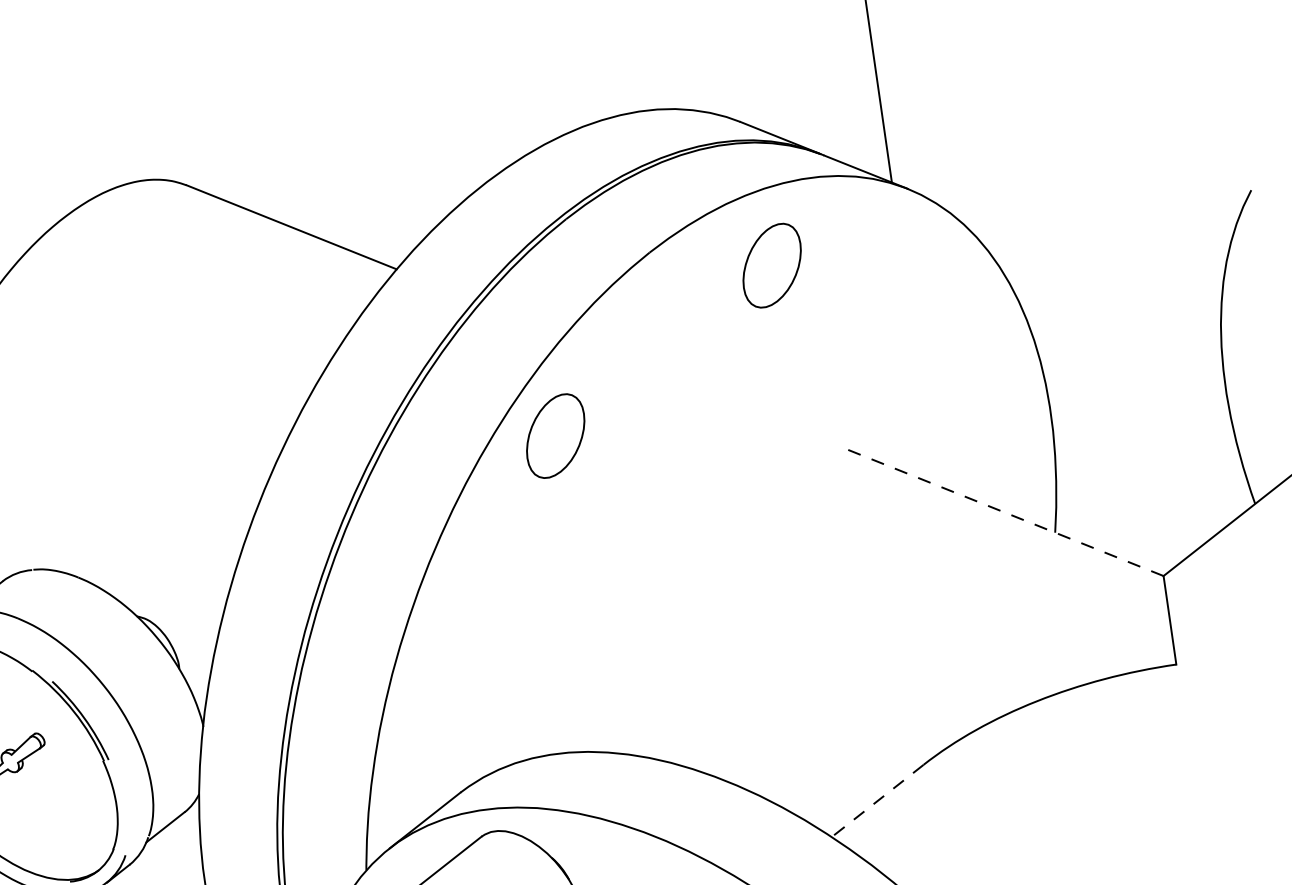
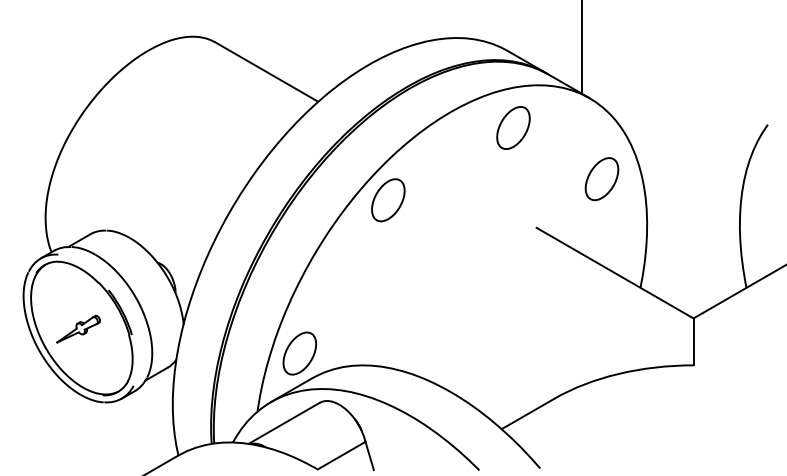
part: (952, 338) -> (601, 179), added
line: (1004, 512) -> (615, 273), dashed -> solid
part: (429, 749) -> (299, 353), added
line: (878, 800) -> (528, 413), dashed -> solid

